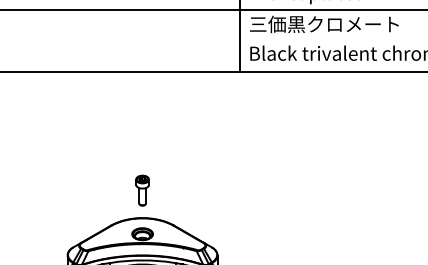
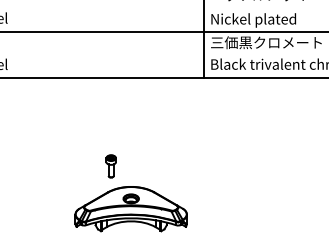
part: (141, 190) -> (110, 166), moved

